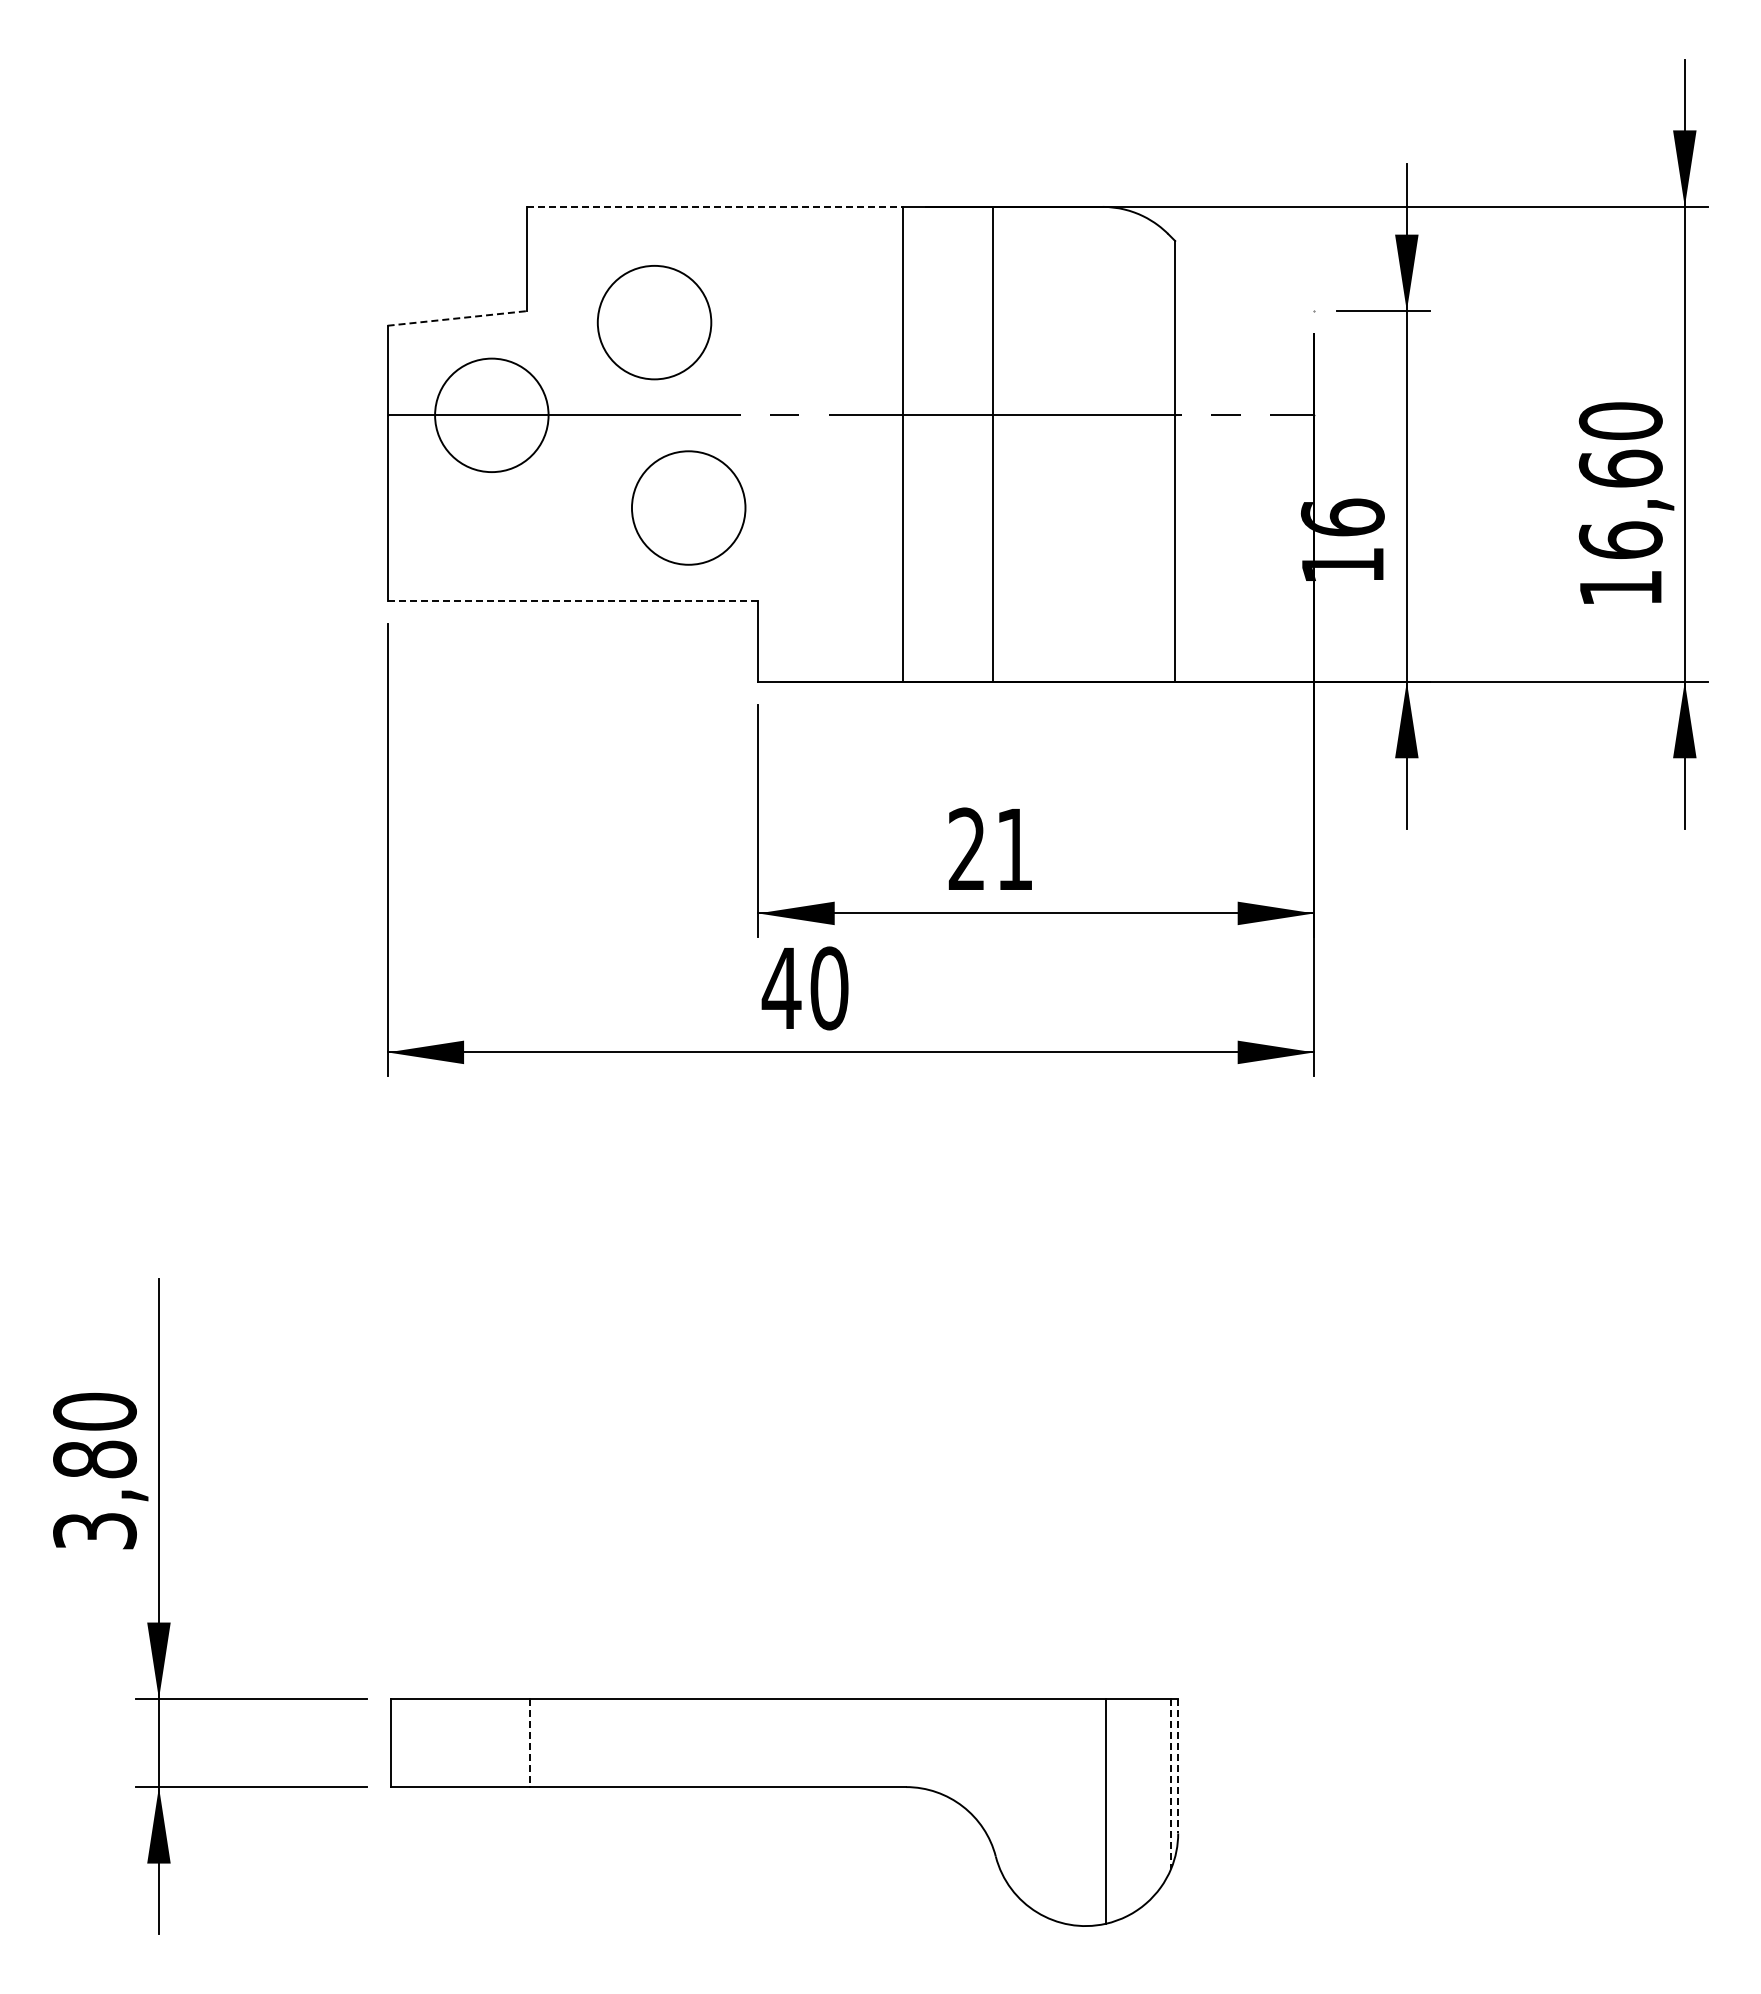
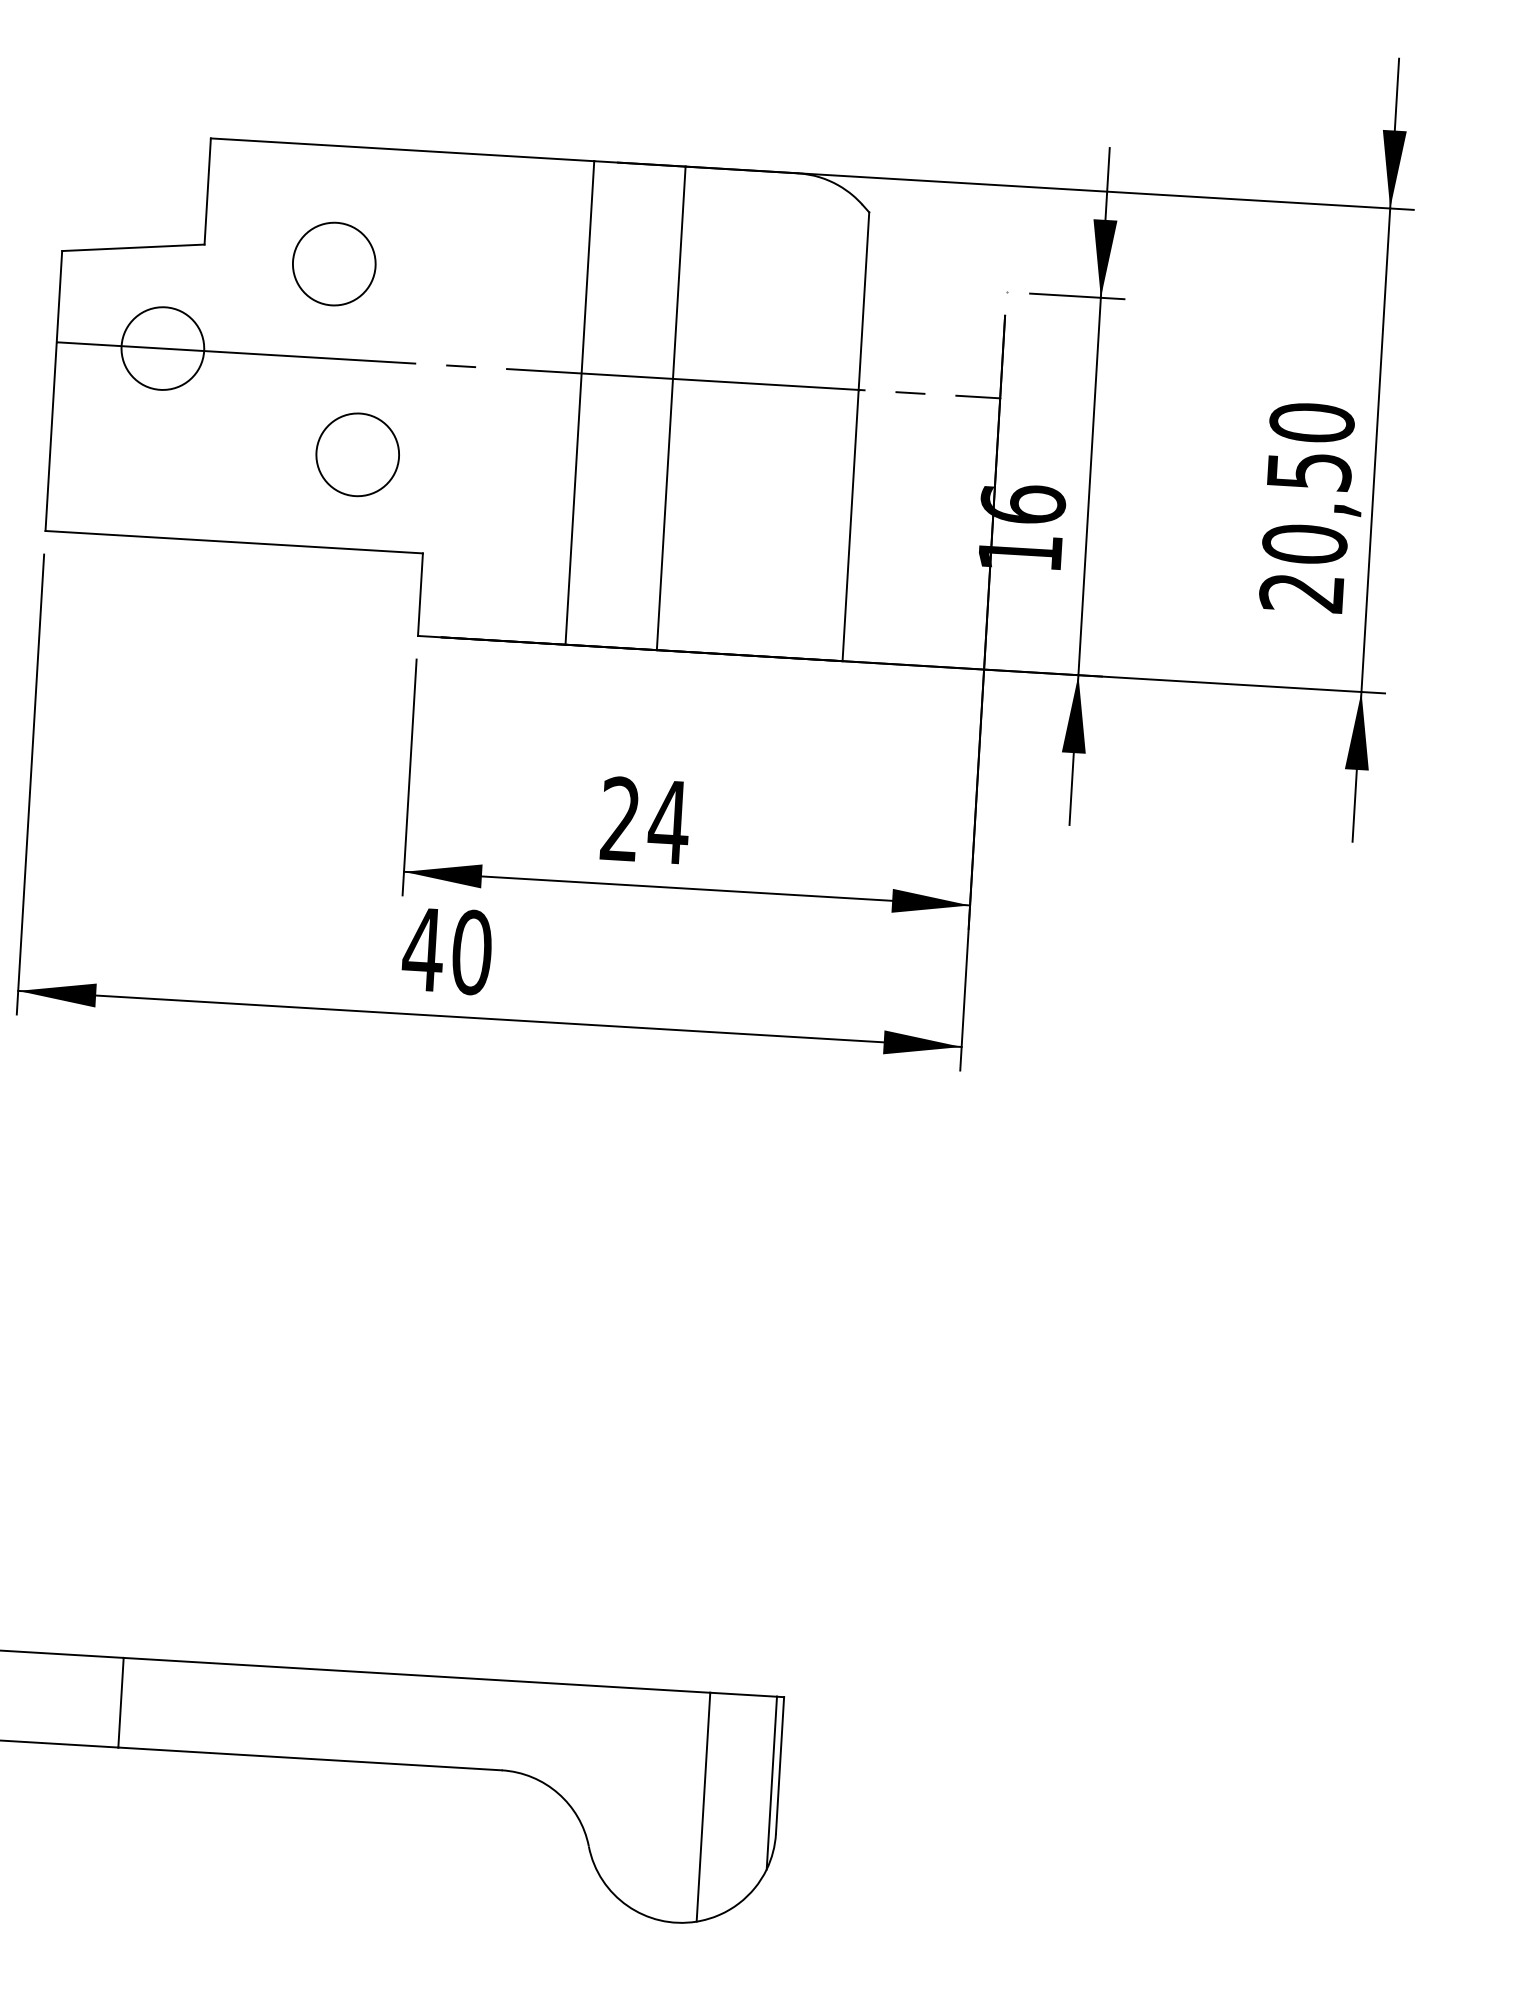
line: (715, 206) -> (403, 149), dashed -> solid
line: (457, 318) -> (133, 247), dashed -> solid
circle: (654, 322) -> (334, 263), size x0.71
circle: (491, 414) -> (162, 347), size x0.71
circle: (688, 507) -> (357, 454), size x0.71
text: (1620, 527) -> (1305, 531), 16,60 -> 20,50
line: (572, 600) -> (233, 541), dashed -> solid
text: (1014, 849) -> (668, 822), 21 -> 24
line: (529, 1743) -> (120, 1703), dashed -> solid
line: (1178, 1766) -> (780, 1765), dashed -> solid
line: (1171, 1783) -> (772, 1782), dashed -> solid

